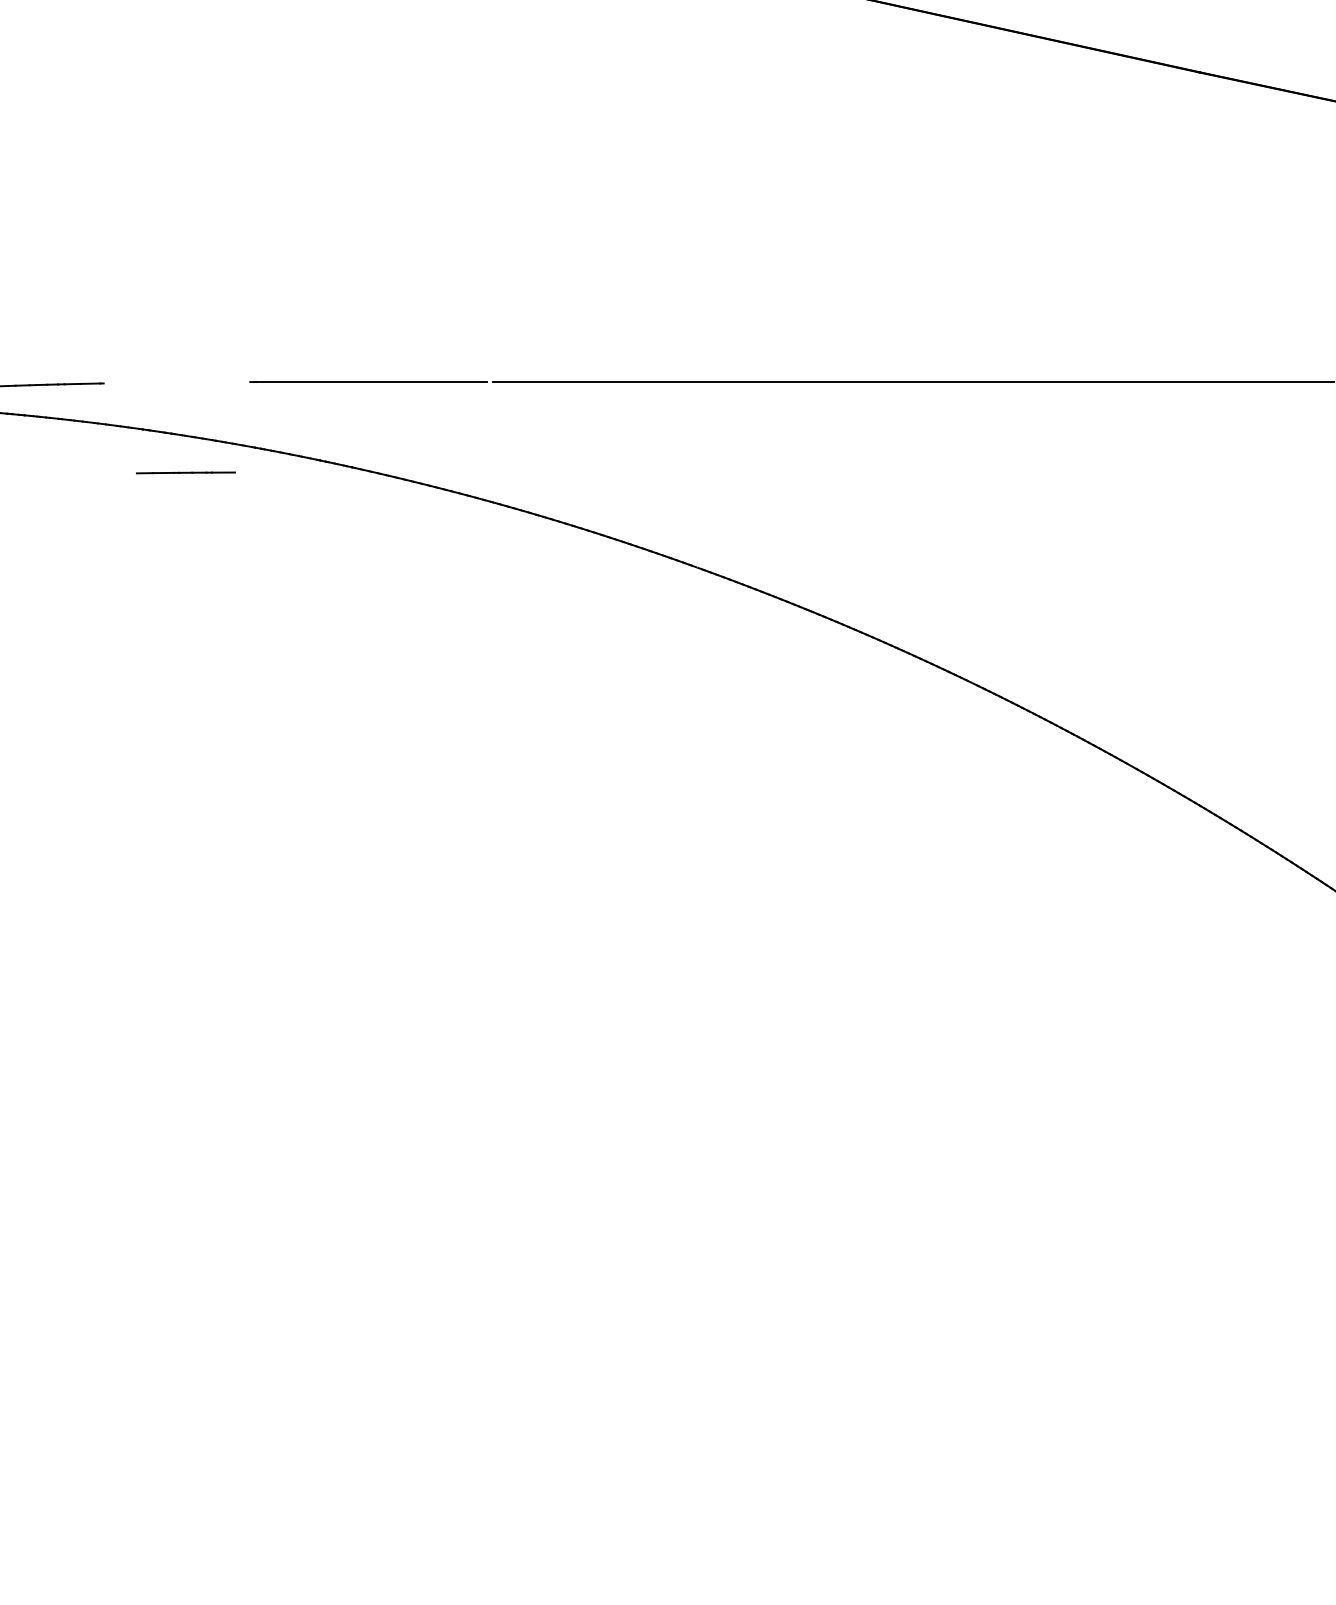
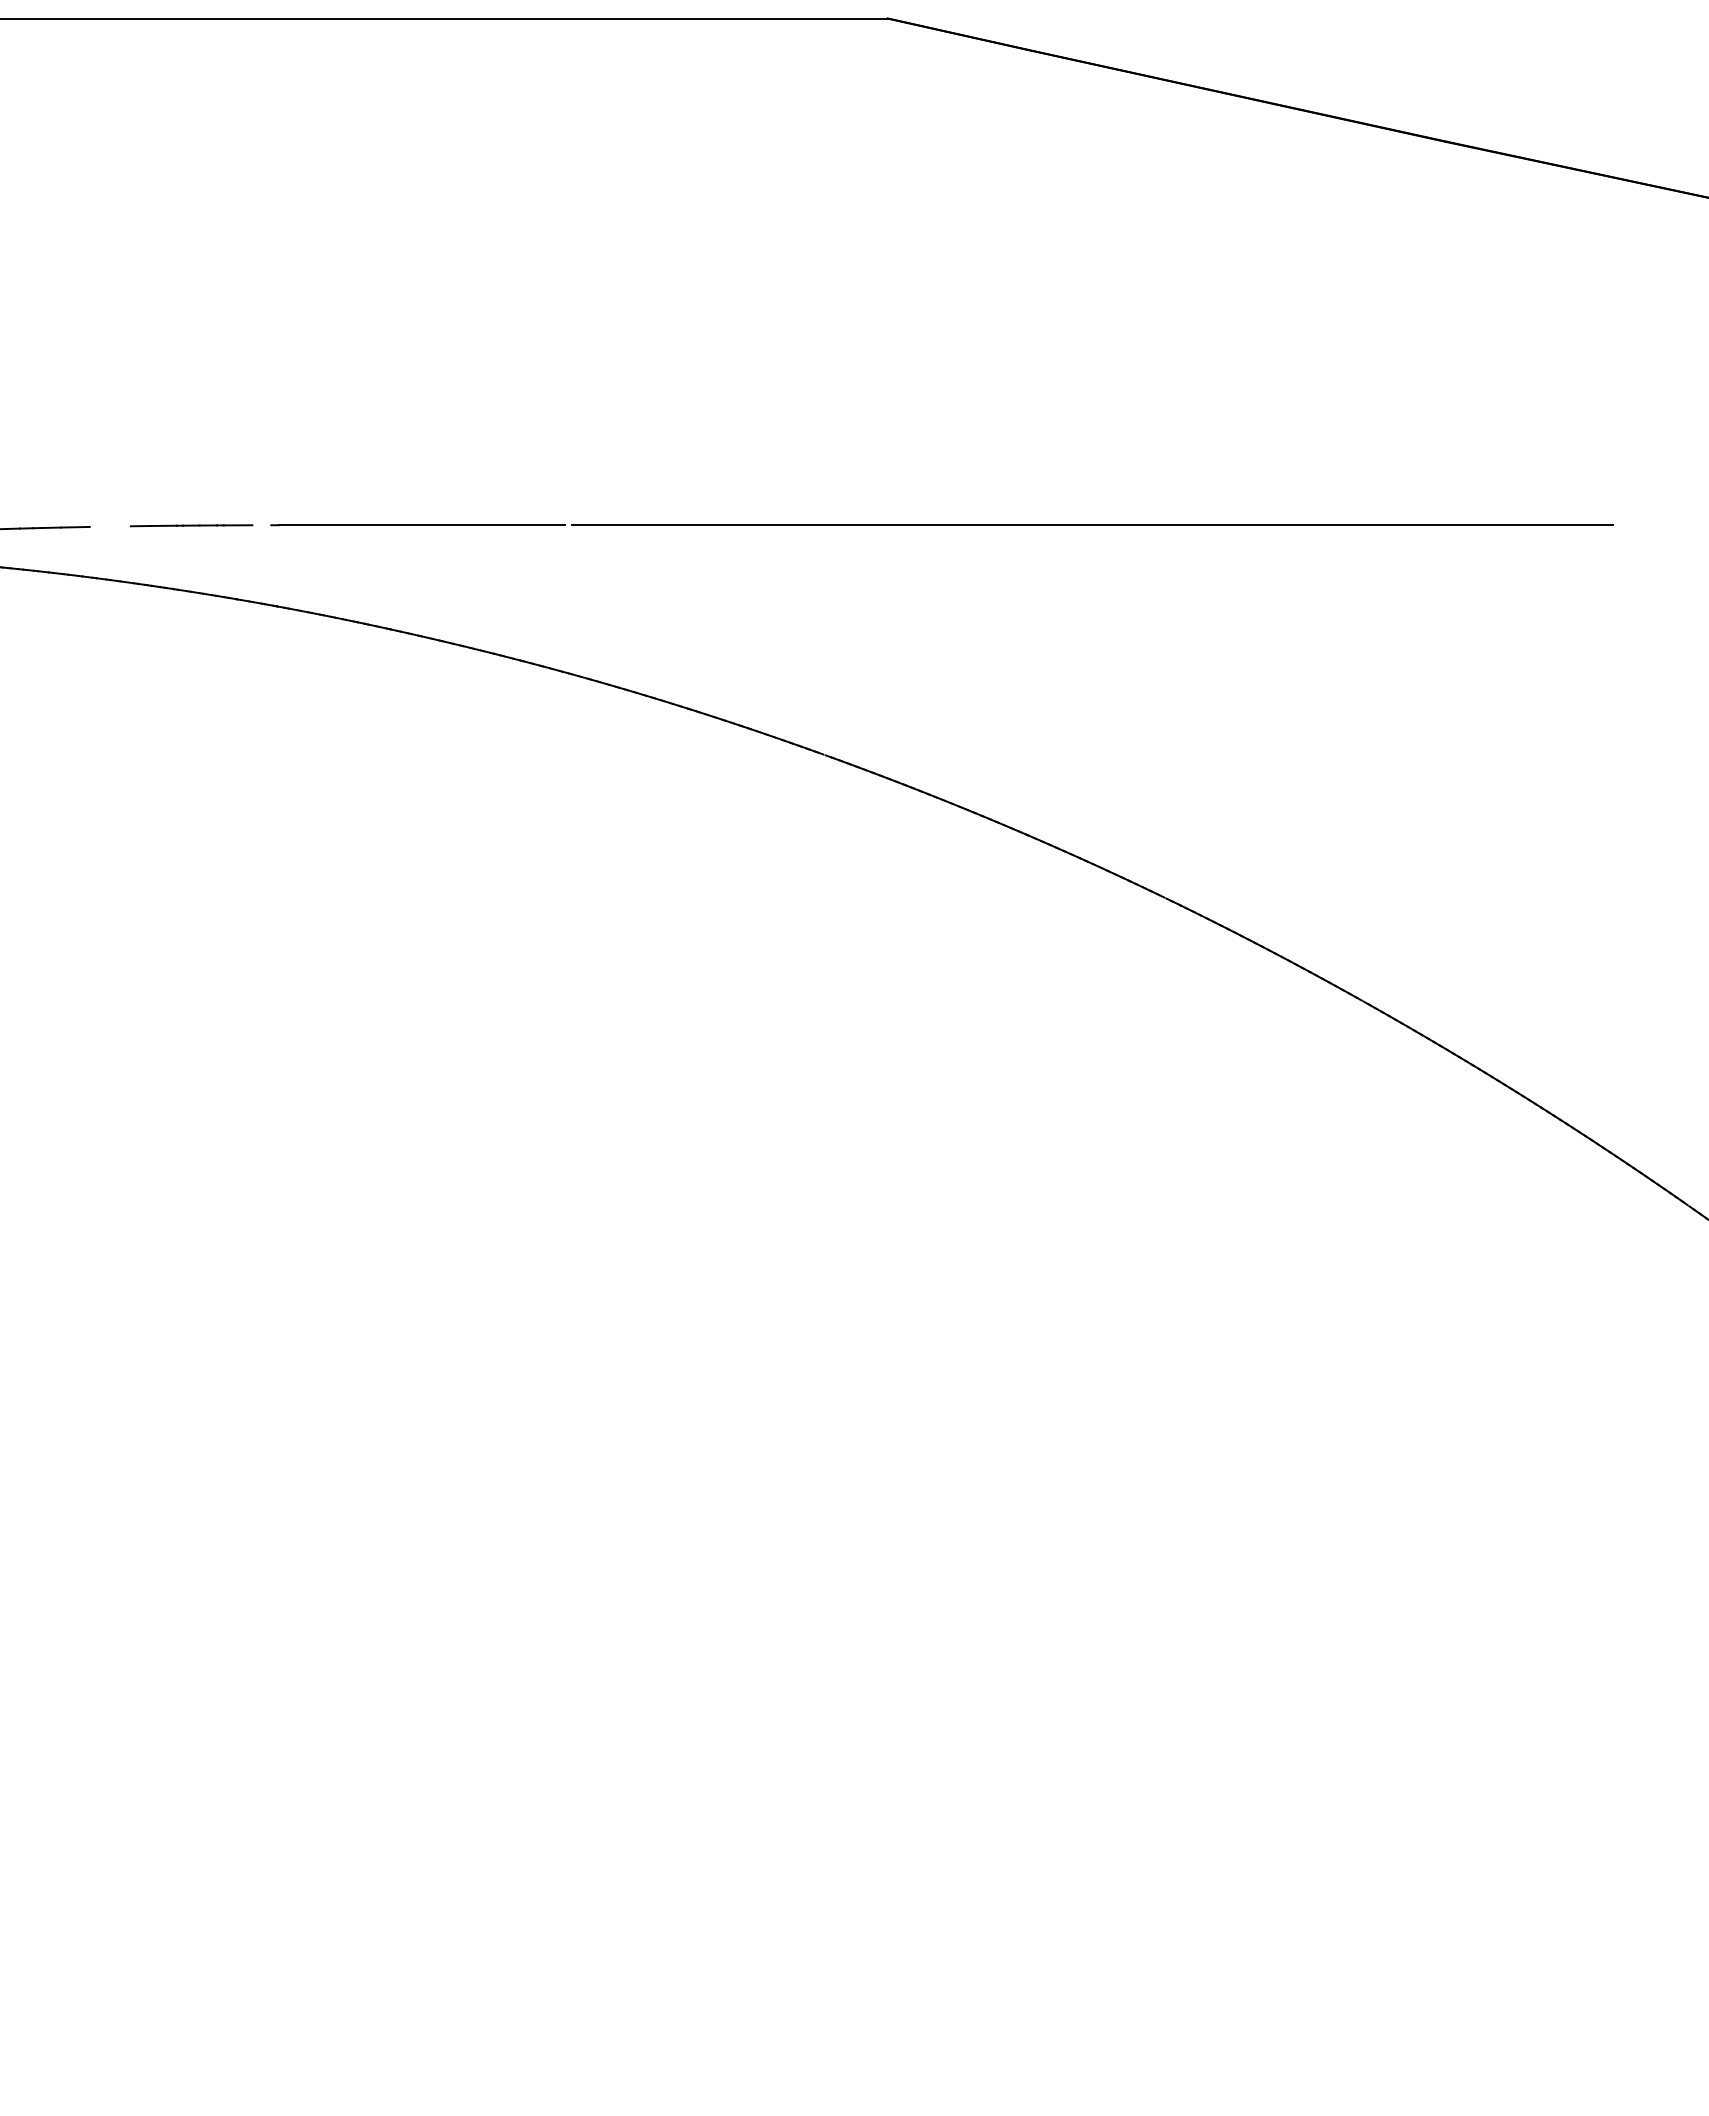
line: (185, 472) -> (191, 525), moved

